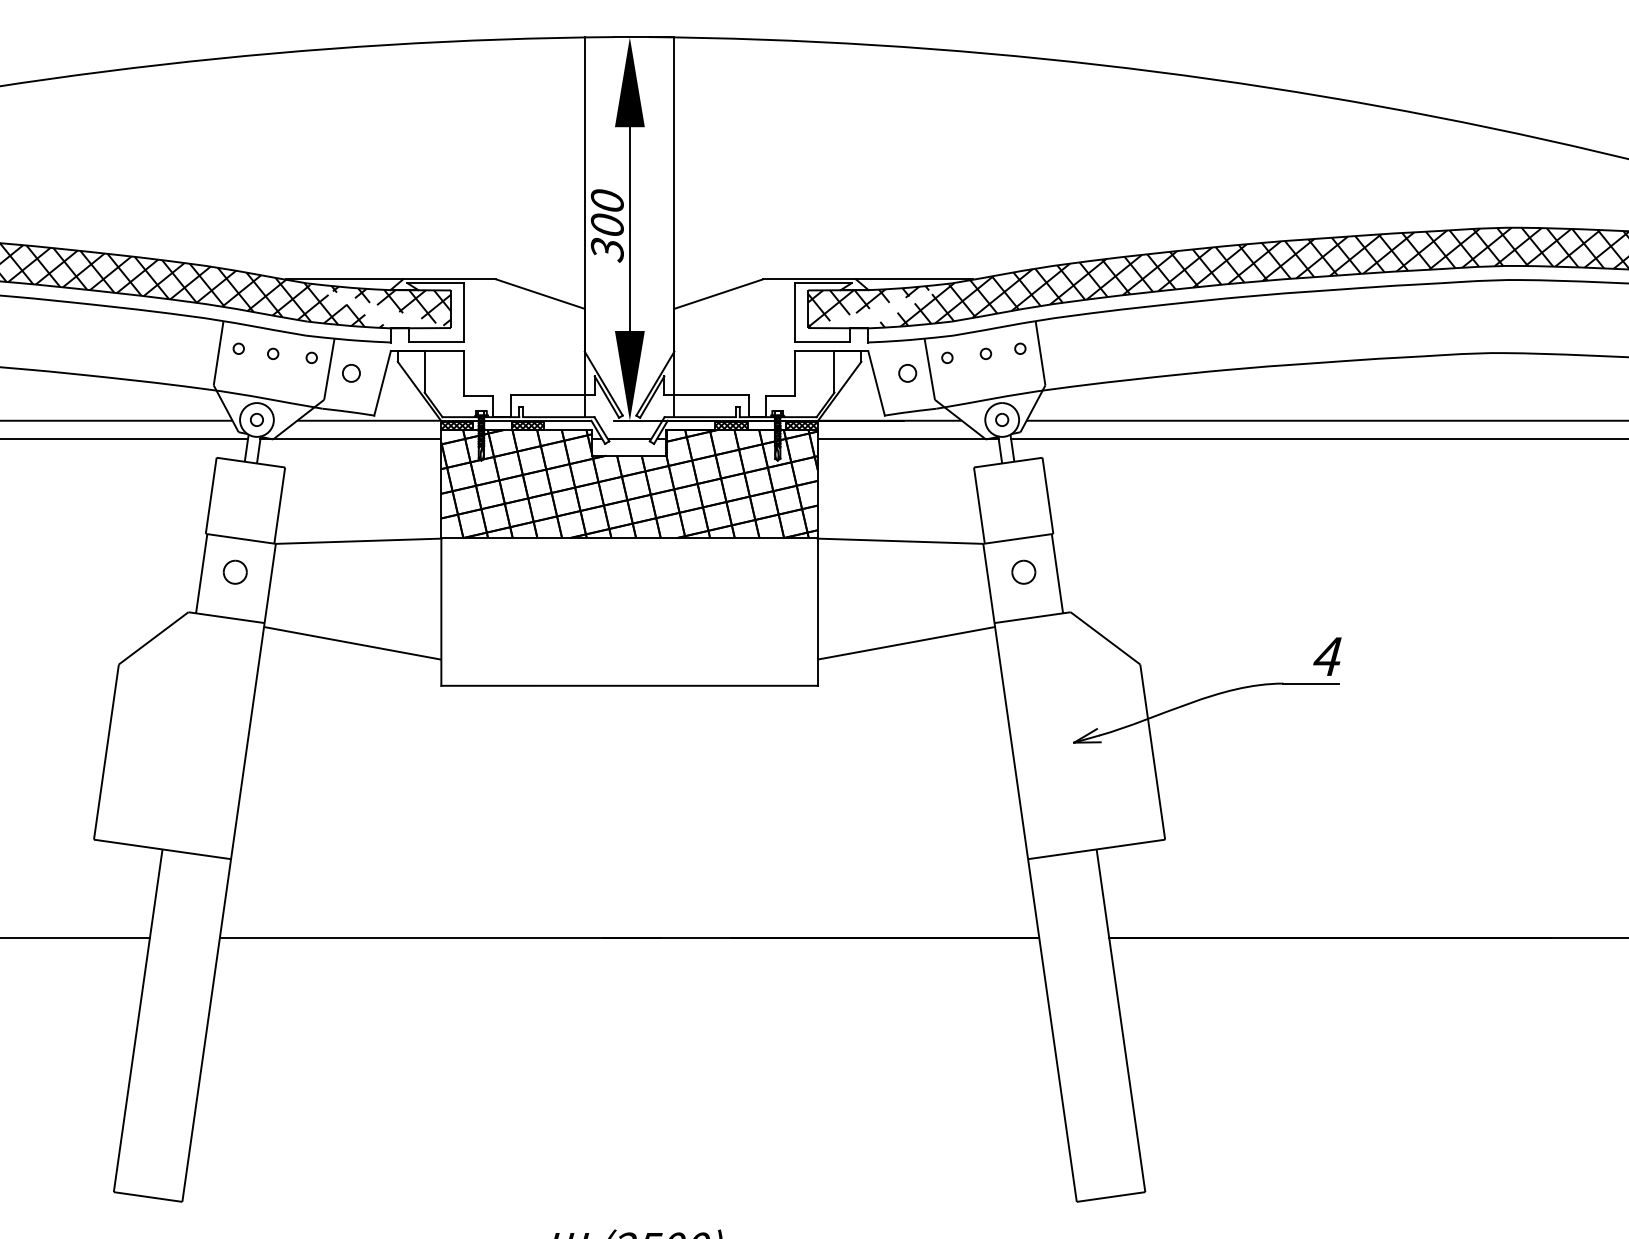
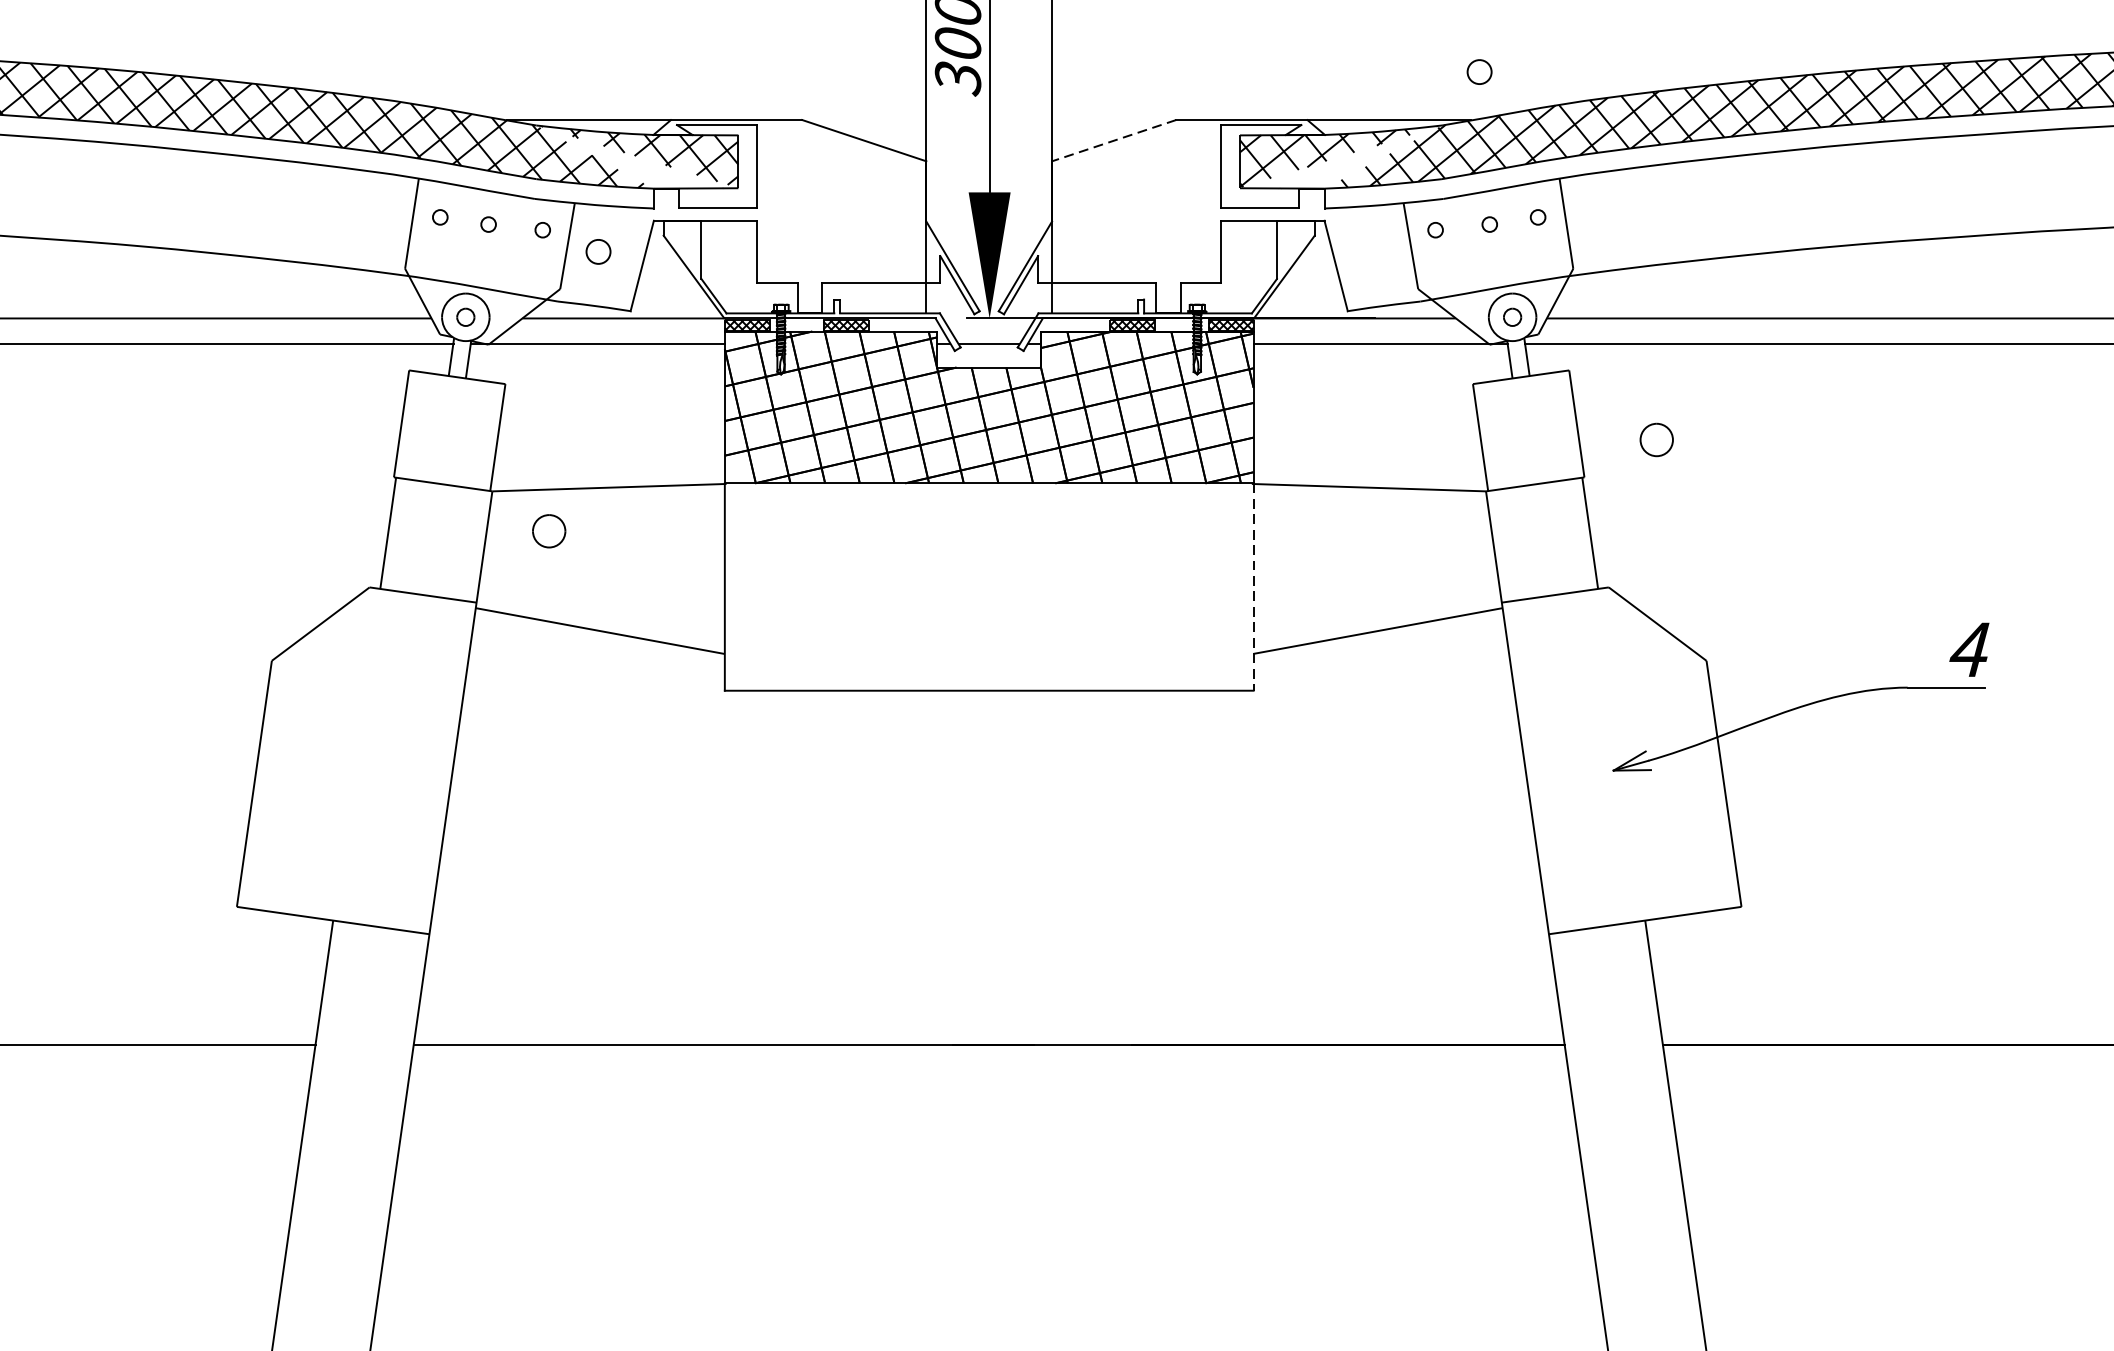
line: (718, 294) -> (1114, 141), solid -> dashed
part: (907, 373) -> (1479, 72), moved
part: (234, 571) -> (548, 530), moved
part: (1023, 571) -> (1656, 438), moved
line: (817, 611) -> (1253, 586), solid -> dashed

